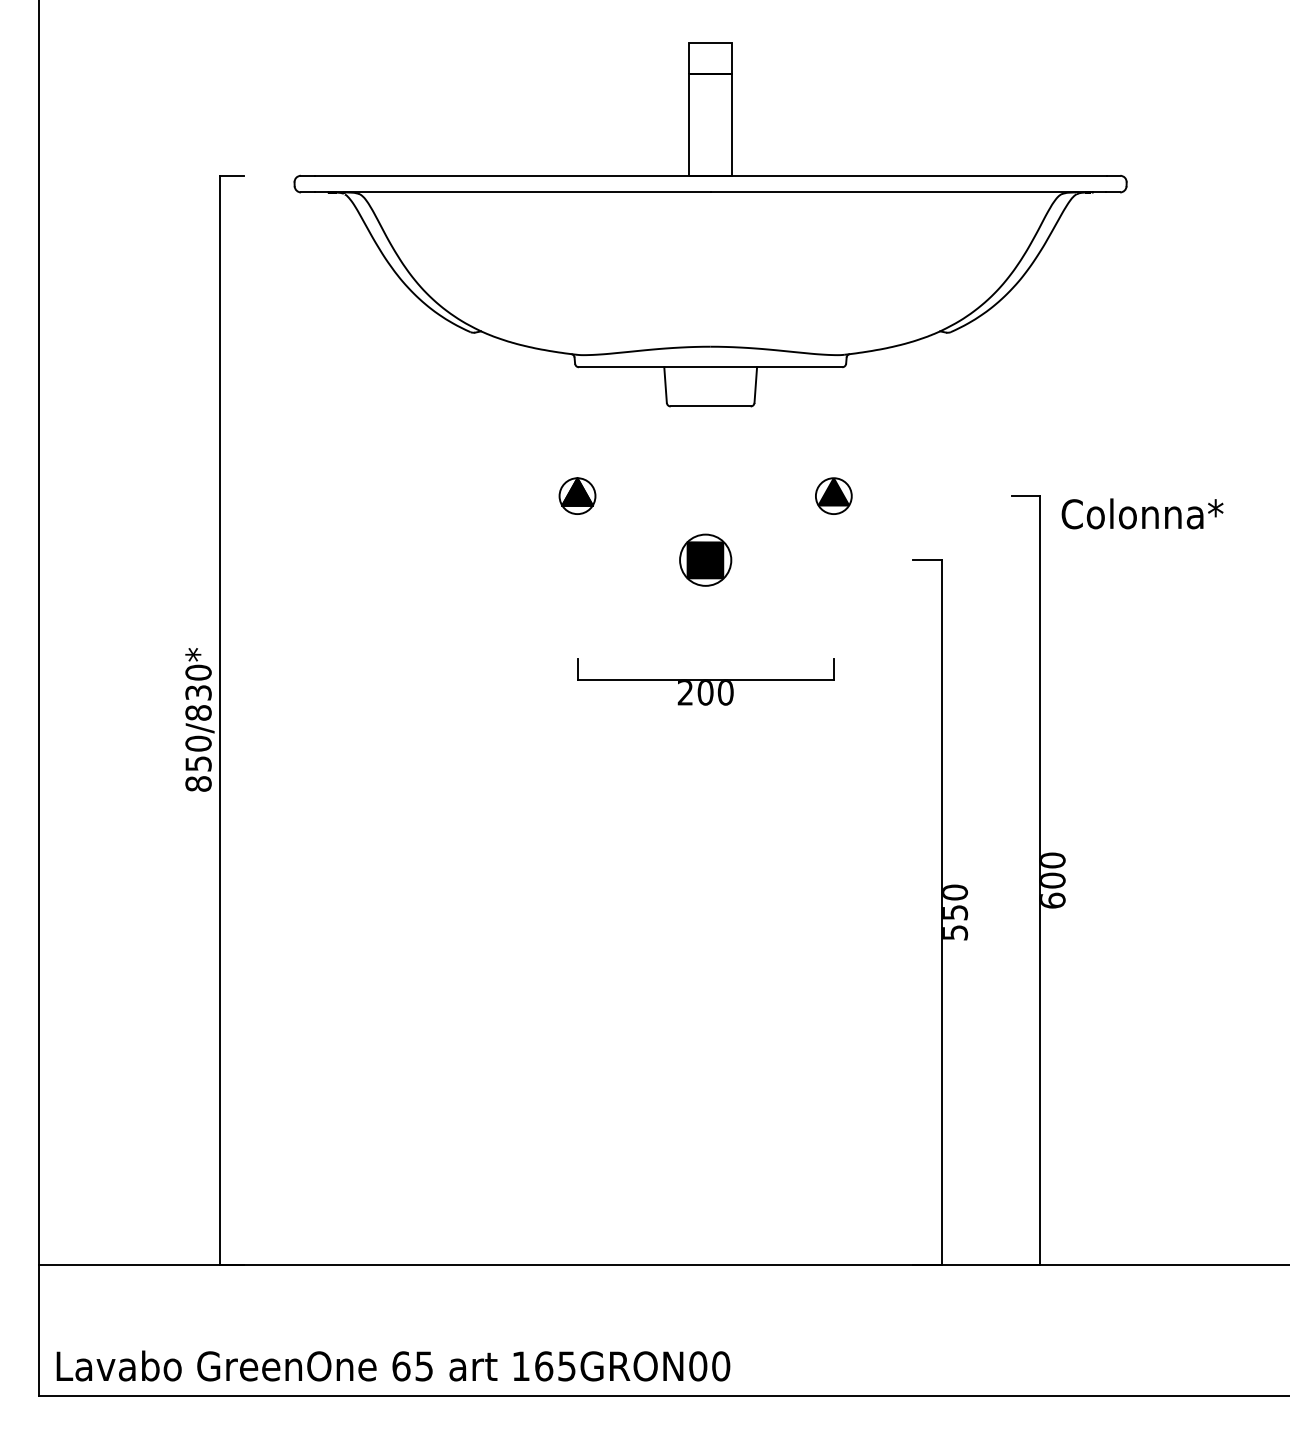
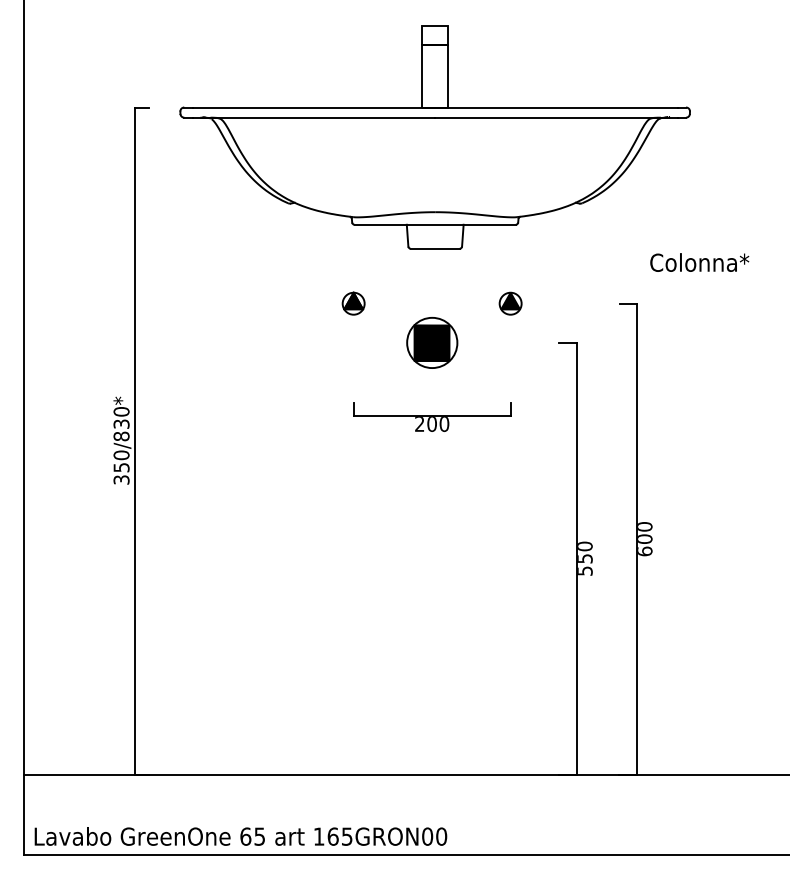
text: (1142, 513) -> (699, 262), moved
part: (704, 559) -> (431, 342), size x1.6
text: (198, 783) -> (121, 479), 850/830* -> 350/830*

